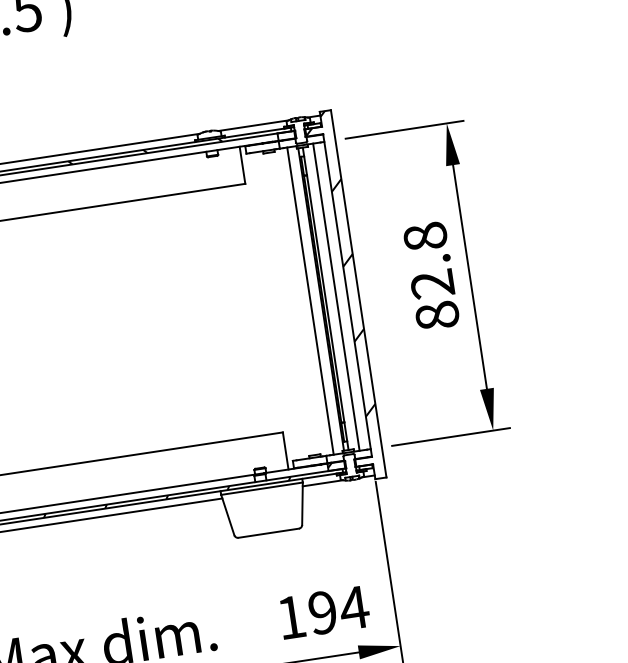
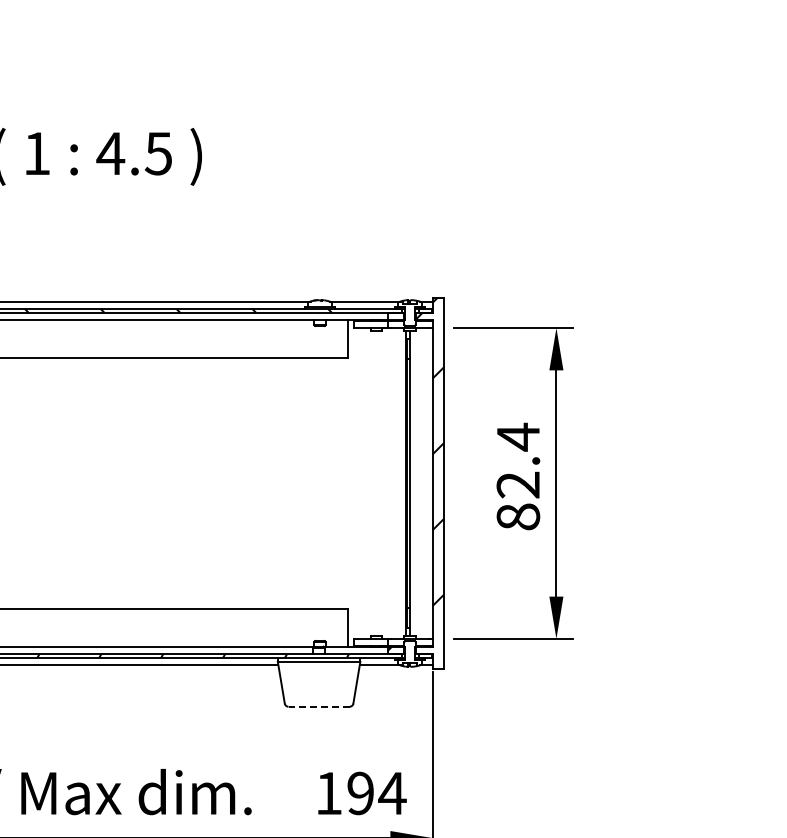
text: (425, 236) -> (518, 436), 82.8 -> 82.4
line: (336, 297) -> (421, 483), removed
line: (310, 301) -> (395, 483), removed
line: (269, 532) -> (319, 706), solid -> dashed

